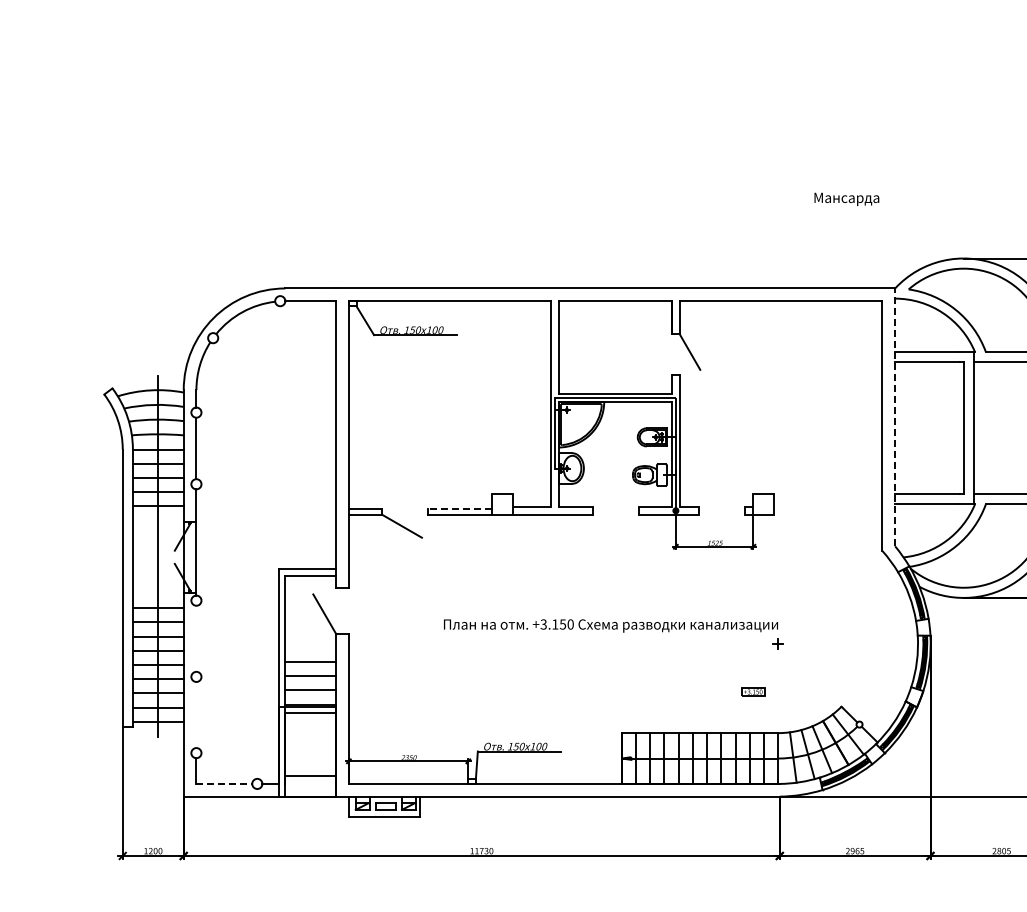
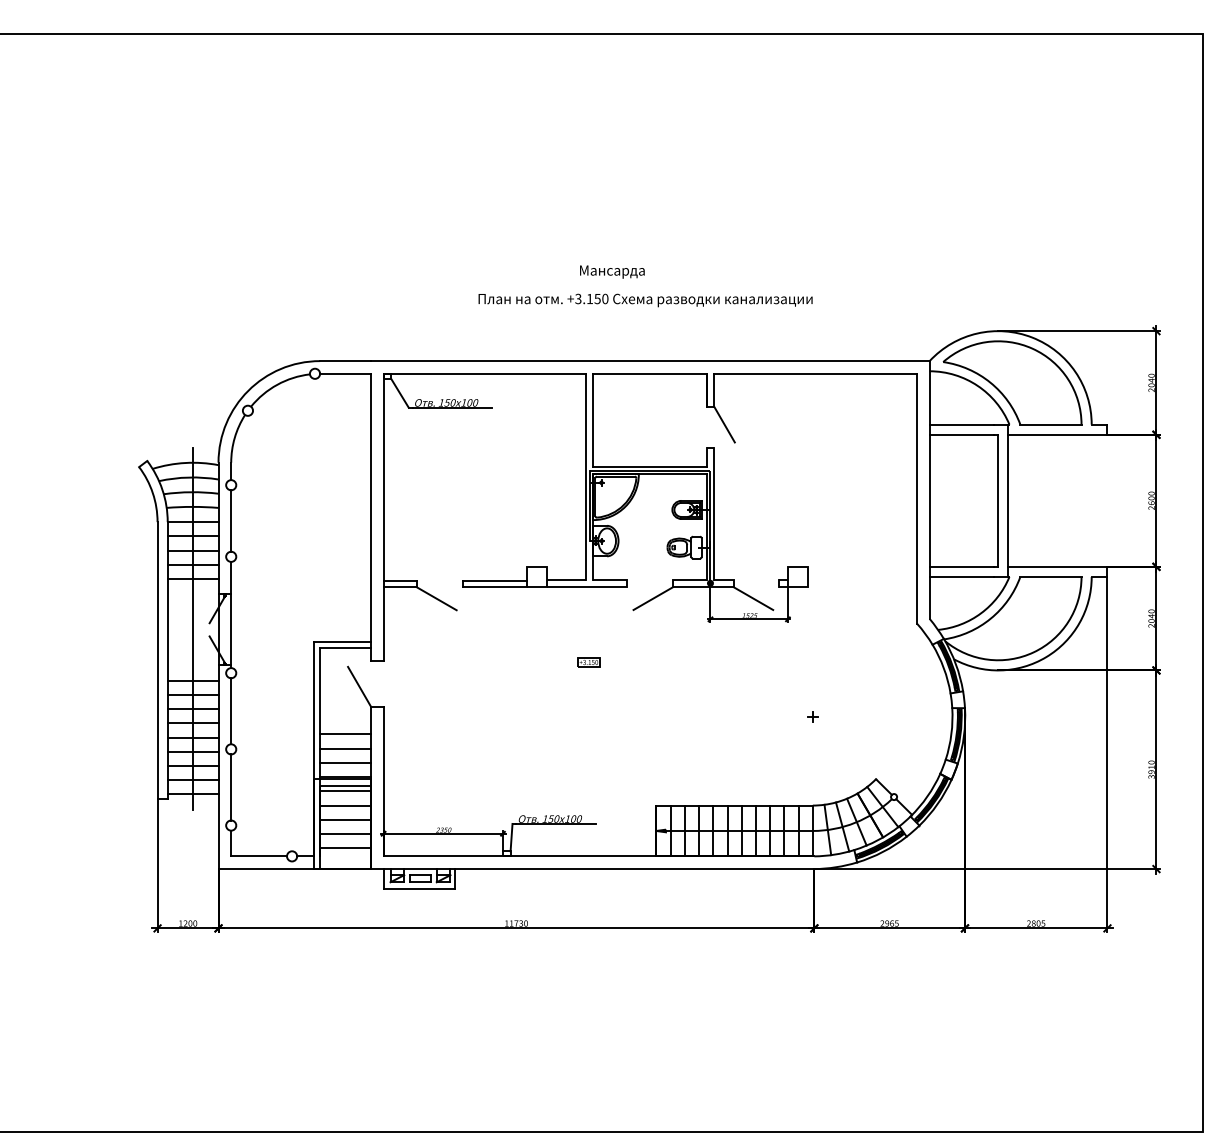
text: (846, 198) -> (612, 271), moved
line: (894, 416) -> (929, 489), dashed -> solid
line: (459, 508) -> (494, 581), dashed -> solid
line: (618, 525) -> (653, 598), added
line: (718, 525) -> (753, 598), added
text: (610, 625) -> (645, 300), moved
line: (196, 639) -> (231, 711), added
part: (752, 692) -> (588, 662), moved
line: (196, 715) -> (231, 787), added
line: (310, 719) -> (345, 791), added
line: (310, 733) -> (345, 805), added
line: (310, 747) -> (345, 819), added
line: (310, 762) -> (345, 834), added
line: (224, 784) -> (259, 856), dashed -> solid

